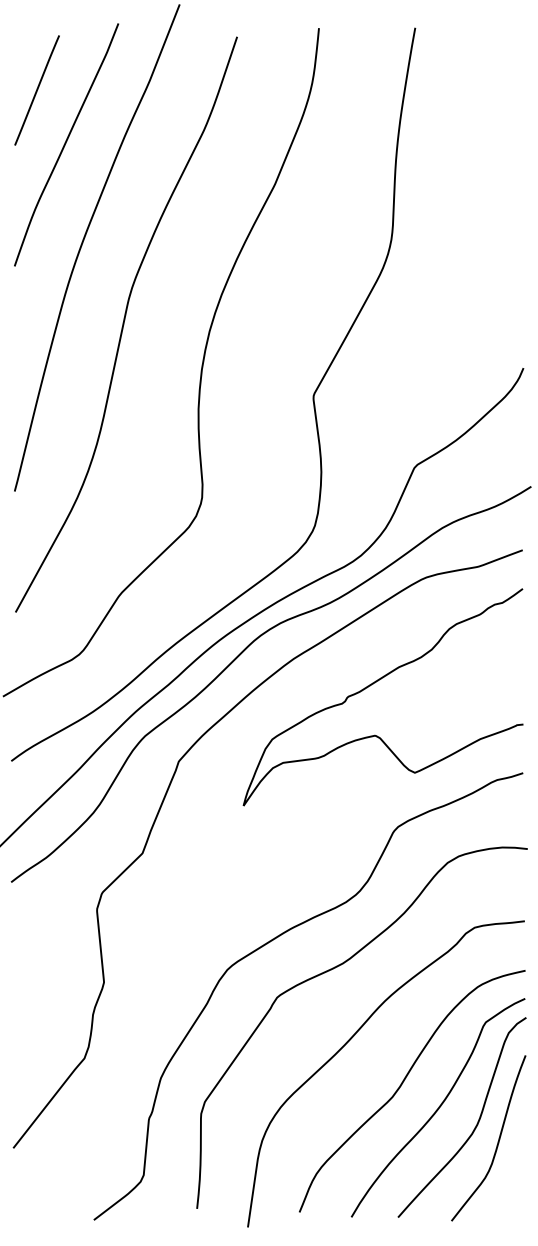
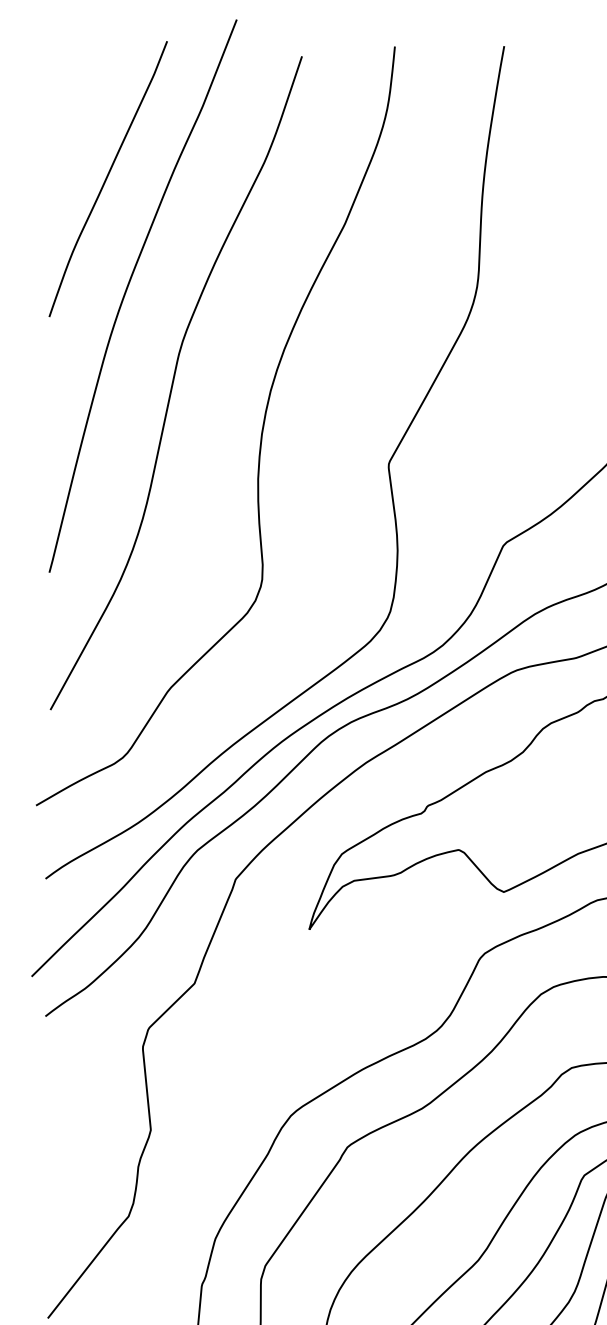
line: (36, 90) -> (74, 117), removed

